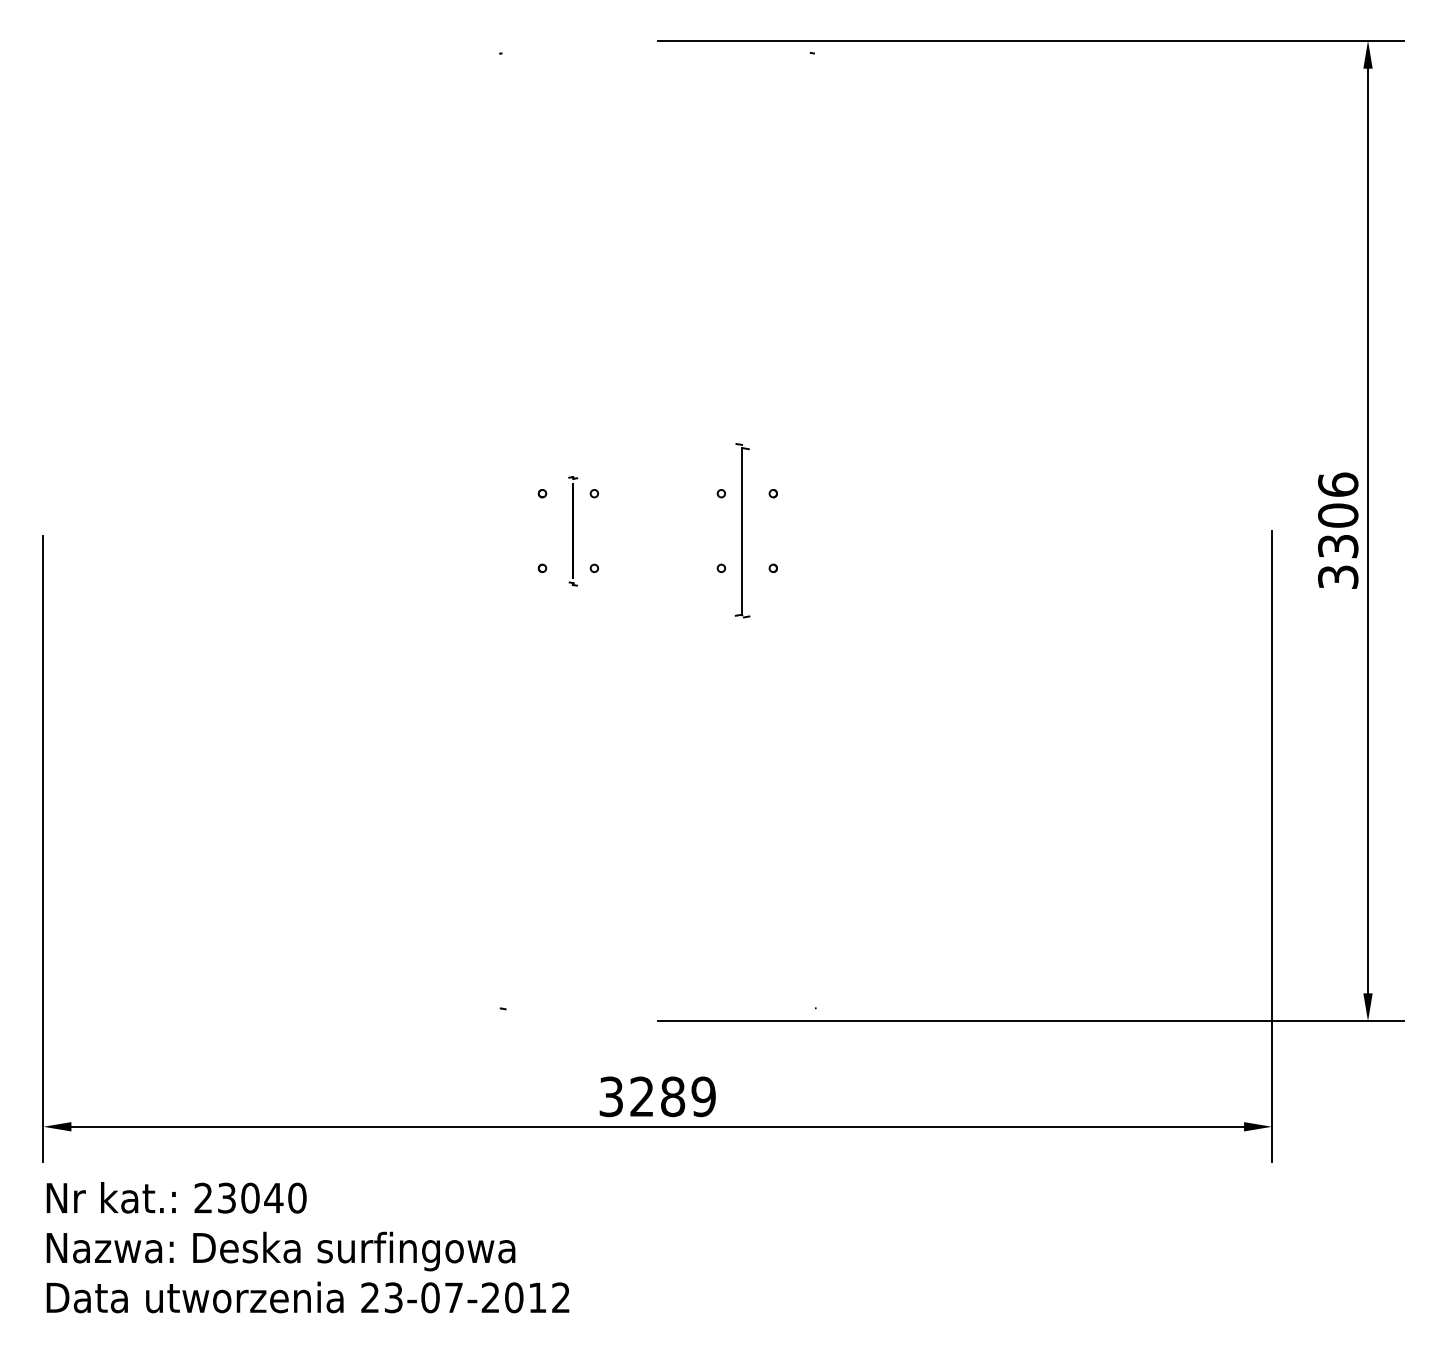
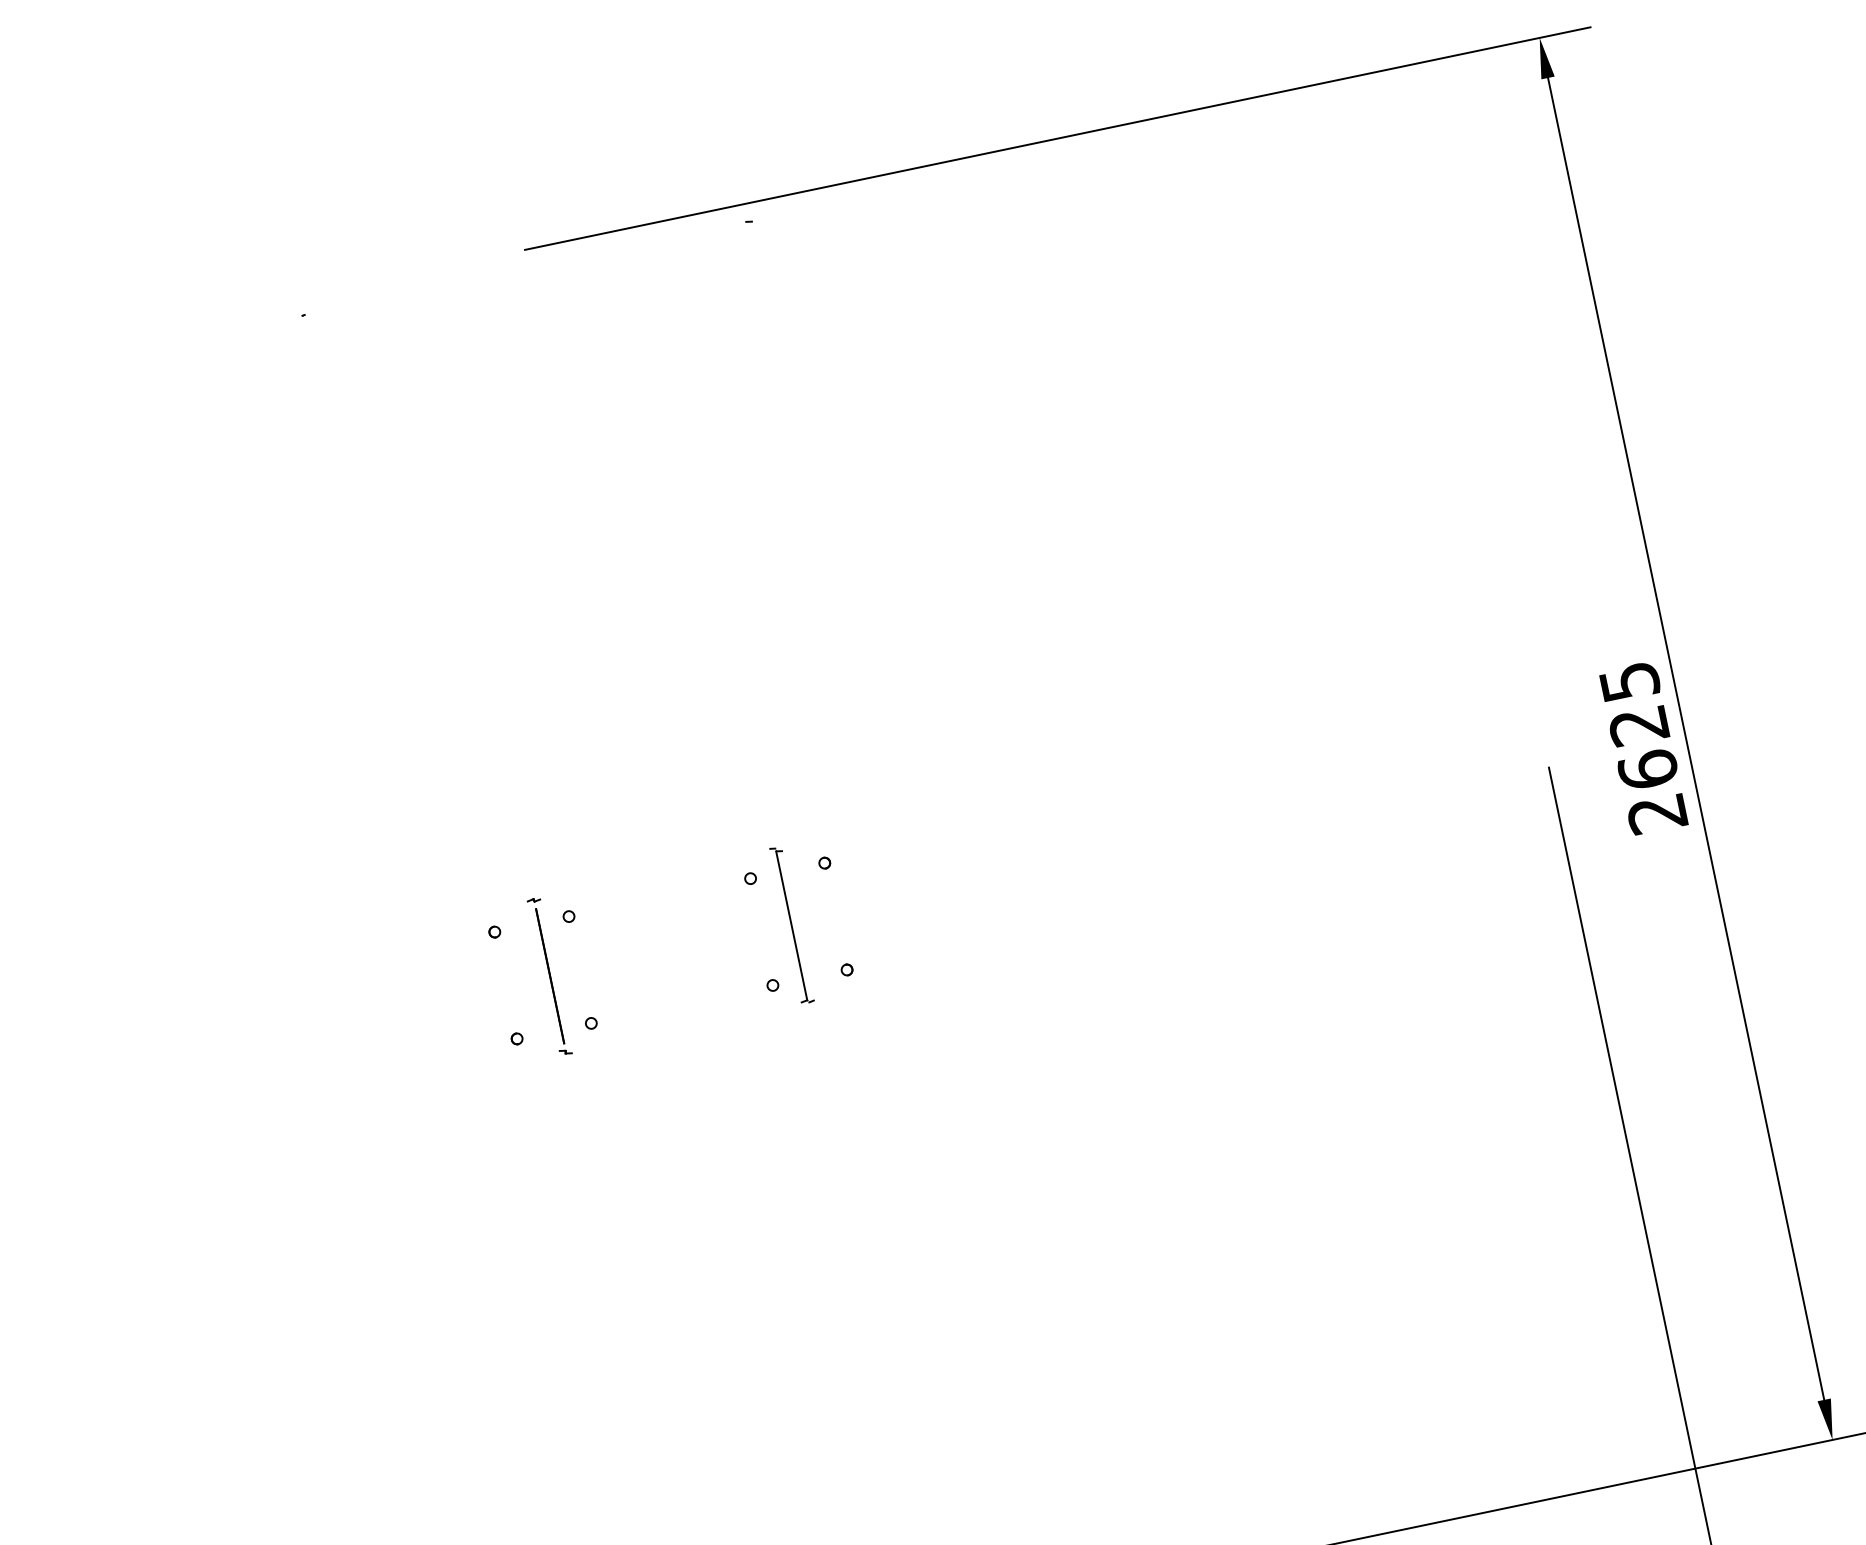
part: (742, 530) -> (791, 925), size x0.62
text: (1338, 530) -> (1643, 746), 3306 -> 2625

